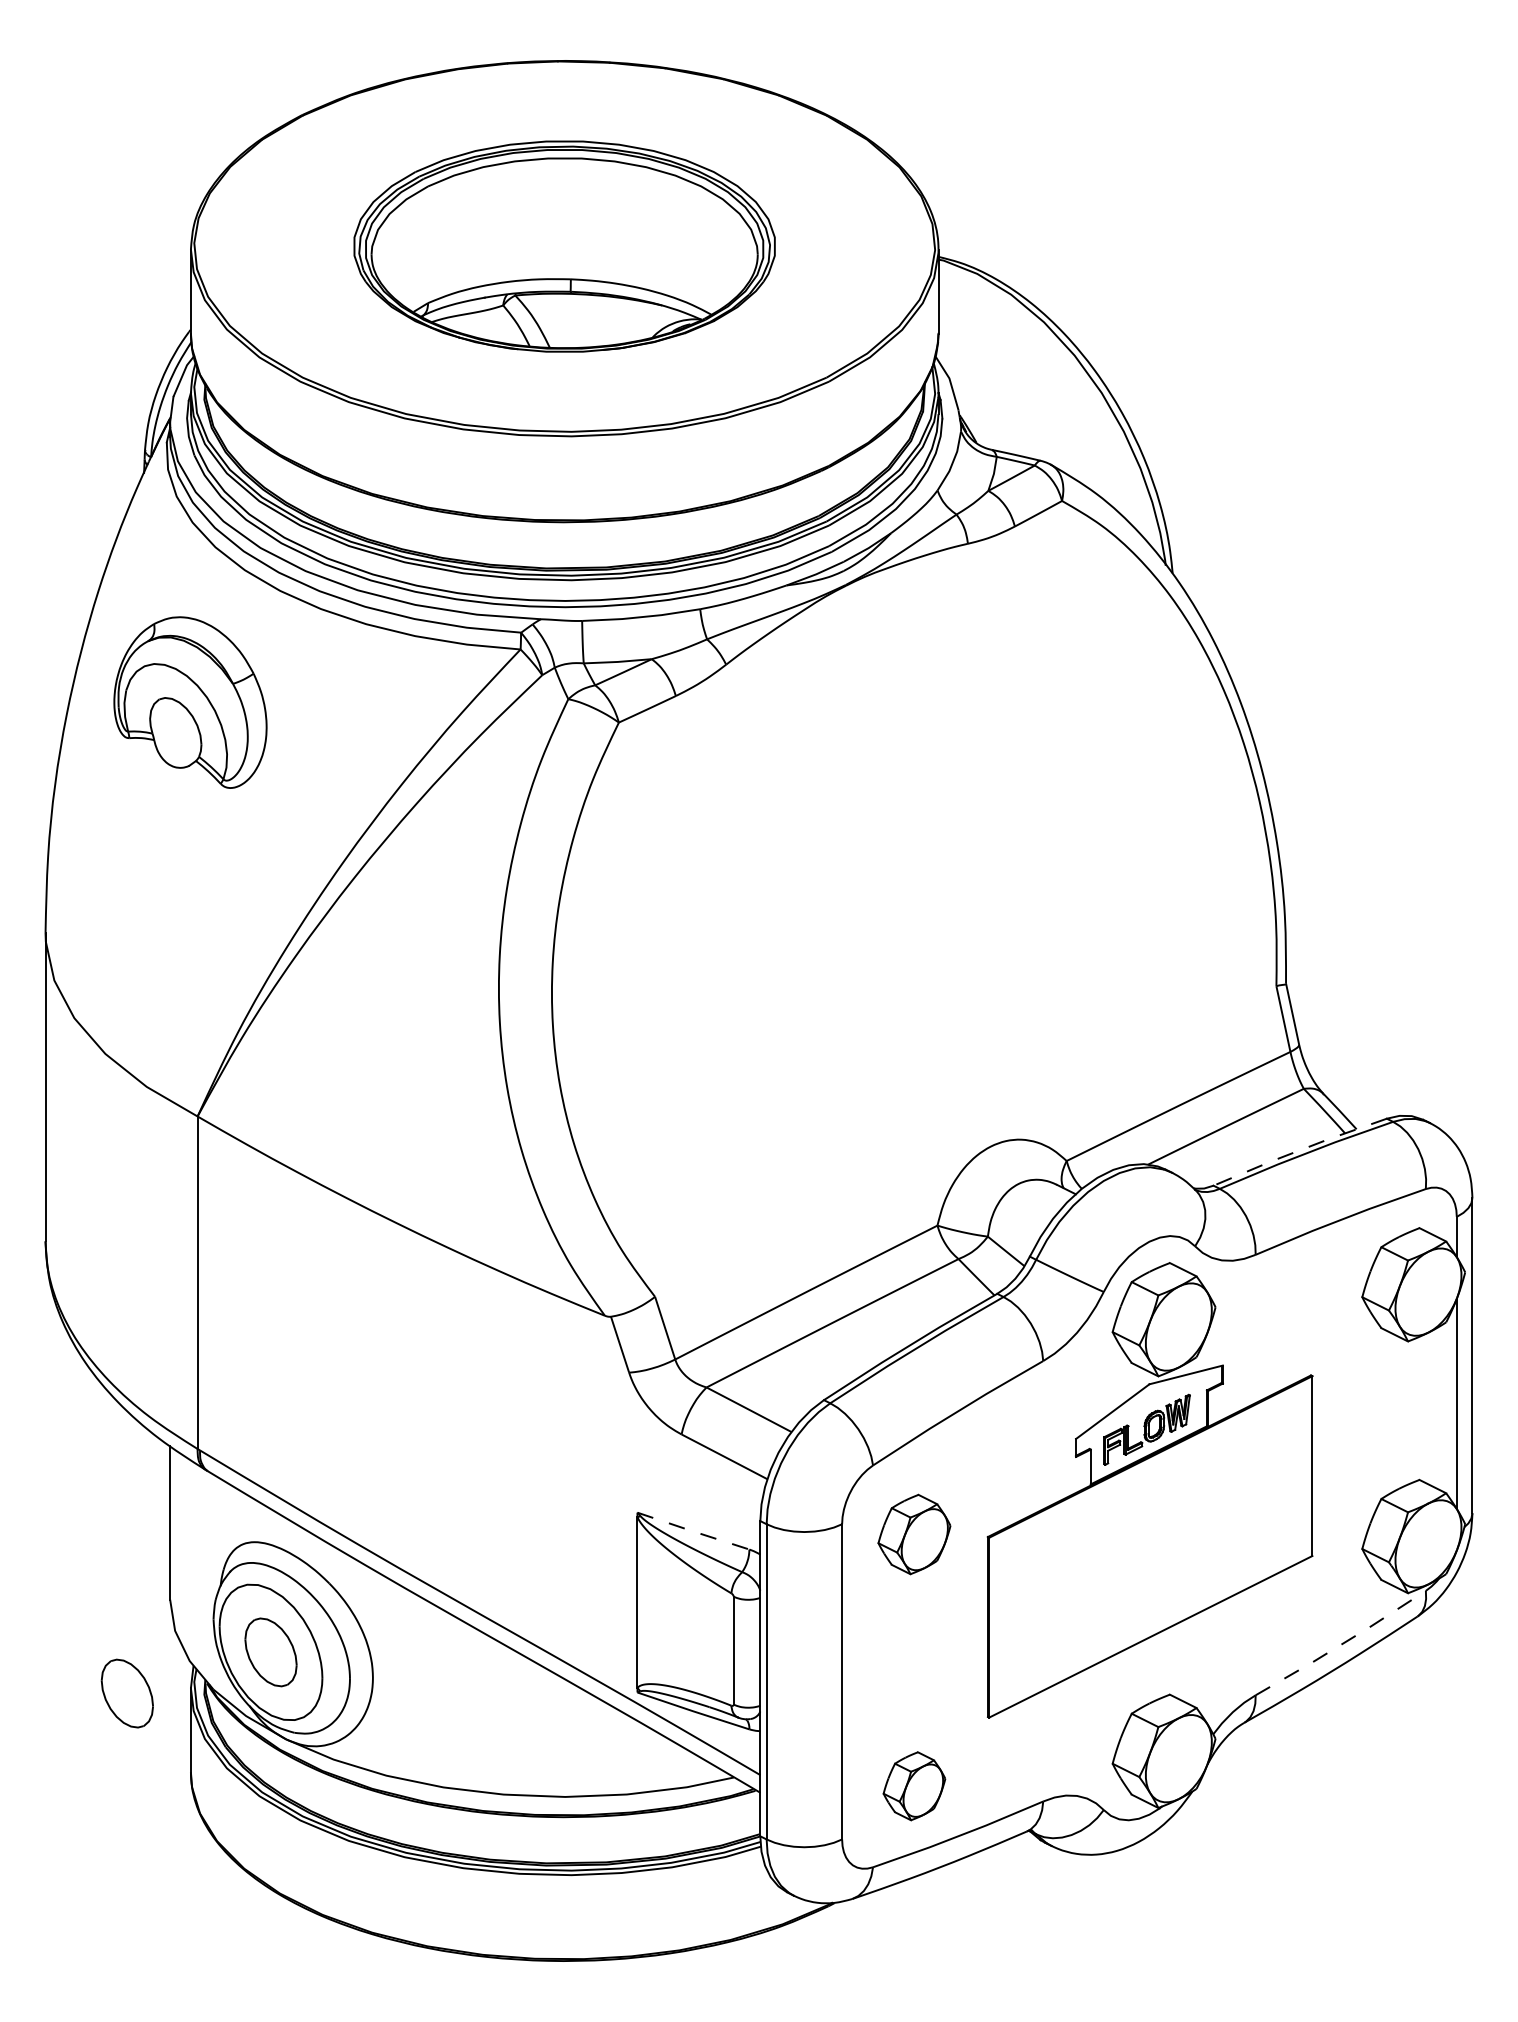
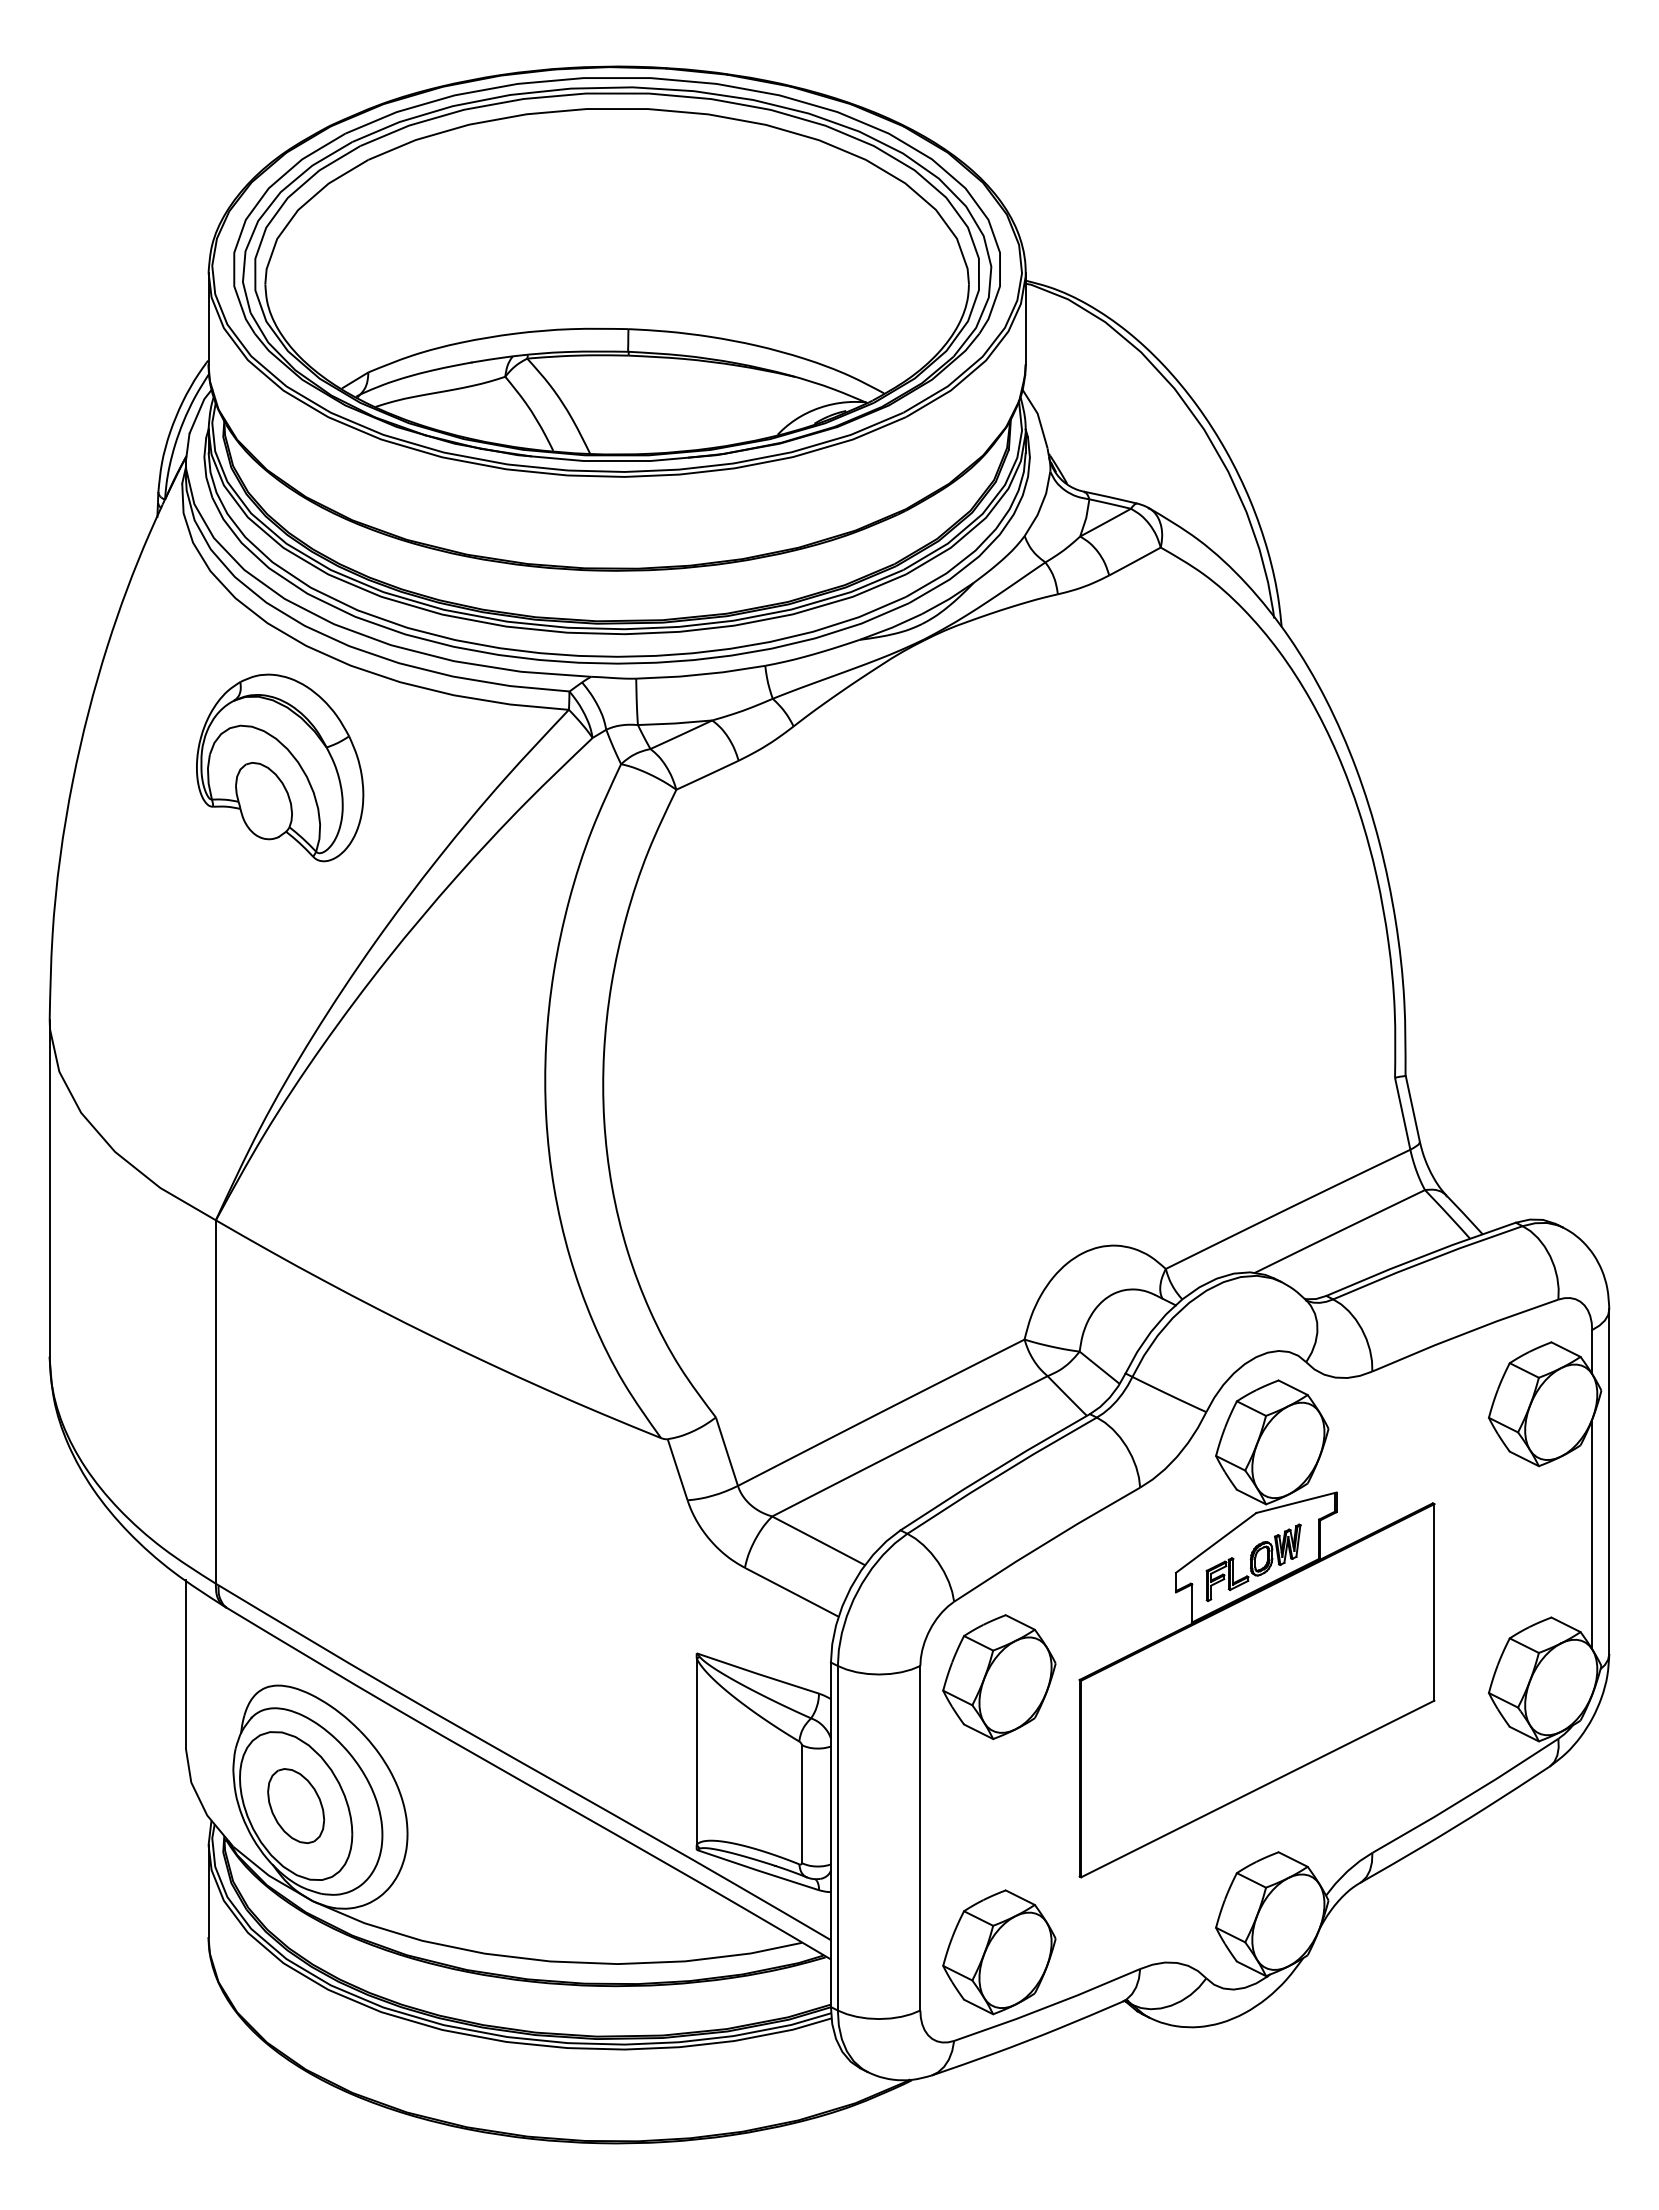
part: (564, 246) -> (616, 269), size x1.67
part: (190, 702) -> (280, 767), moved
line: (1299, 1150) -> (1420, 1257), dashed -> solid
line: (693, 1531) -> (757, 1673), dashed -> solid
part: (914, 1534) -> (999, 1677), size x1.43
line: (1341, 1644) -> (1466, 1797), dashed -> solid
part: (127, 1693) -> (139, 1851), removed
part: (914, 1786) -> (999, 1952), size x1.67

